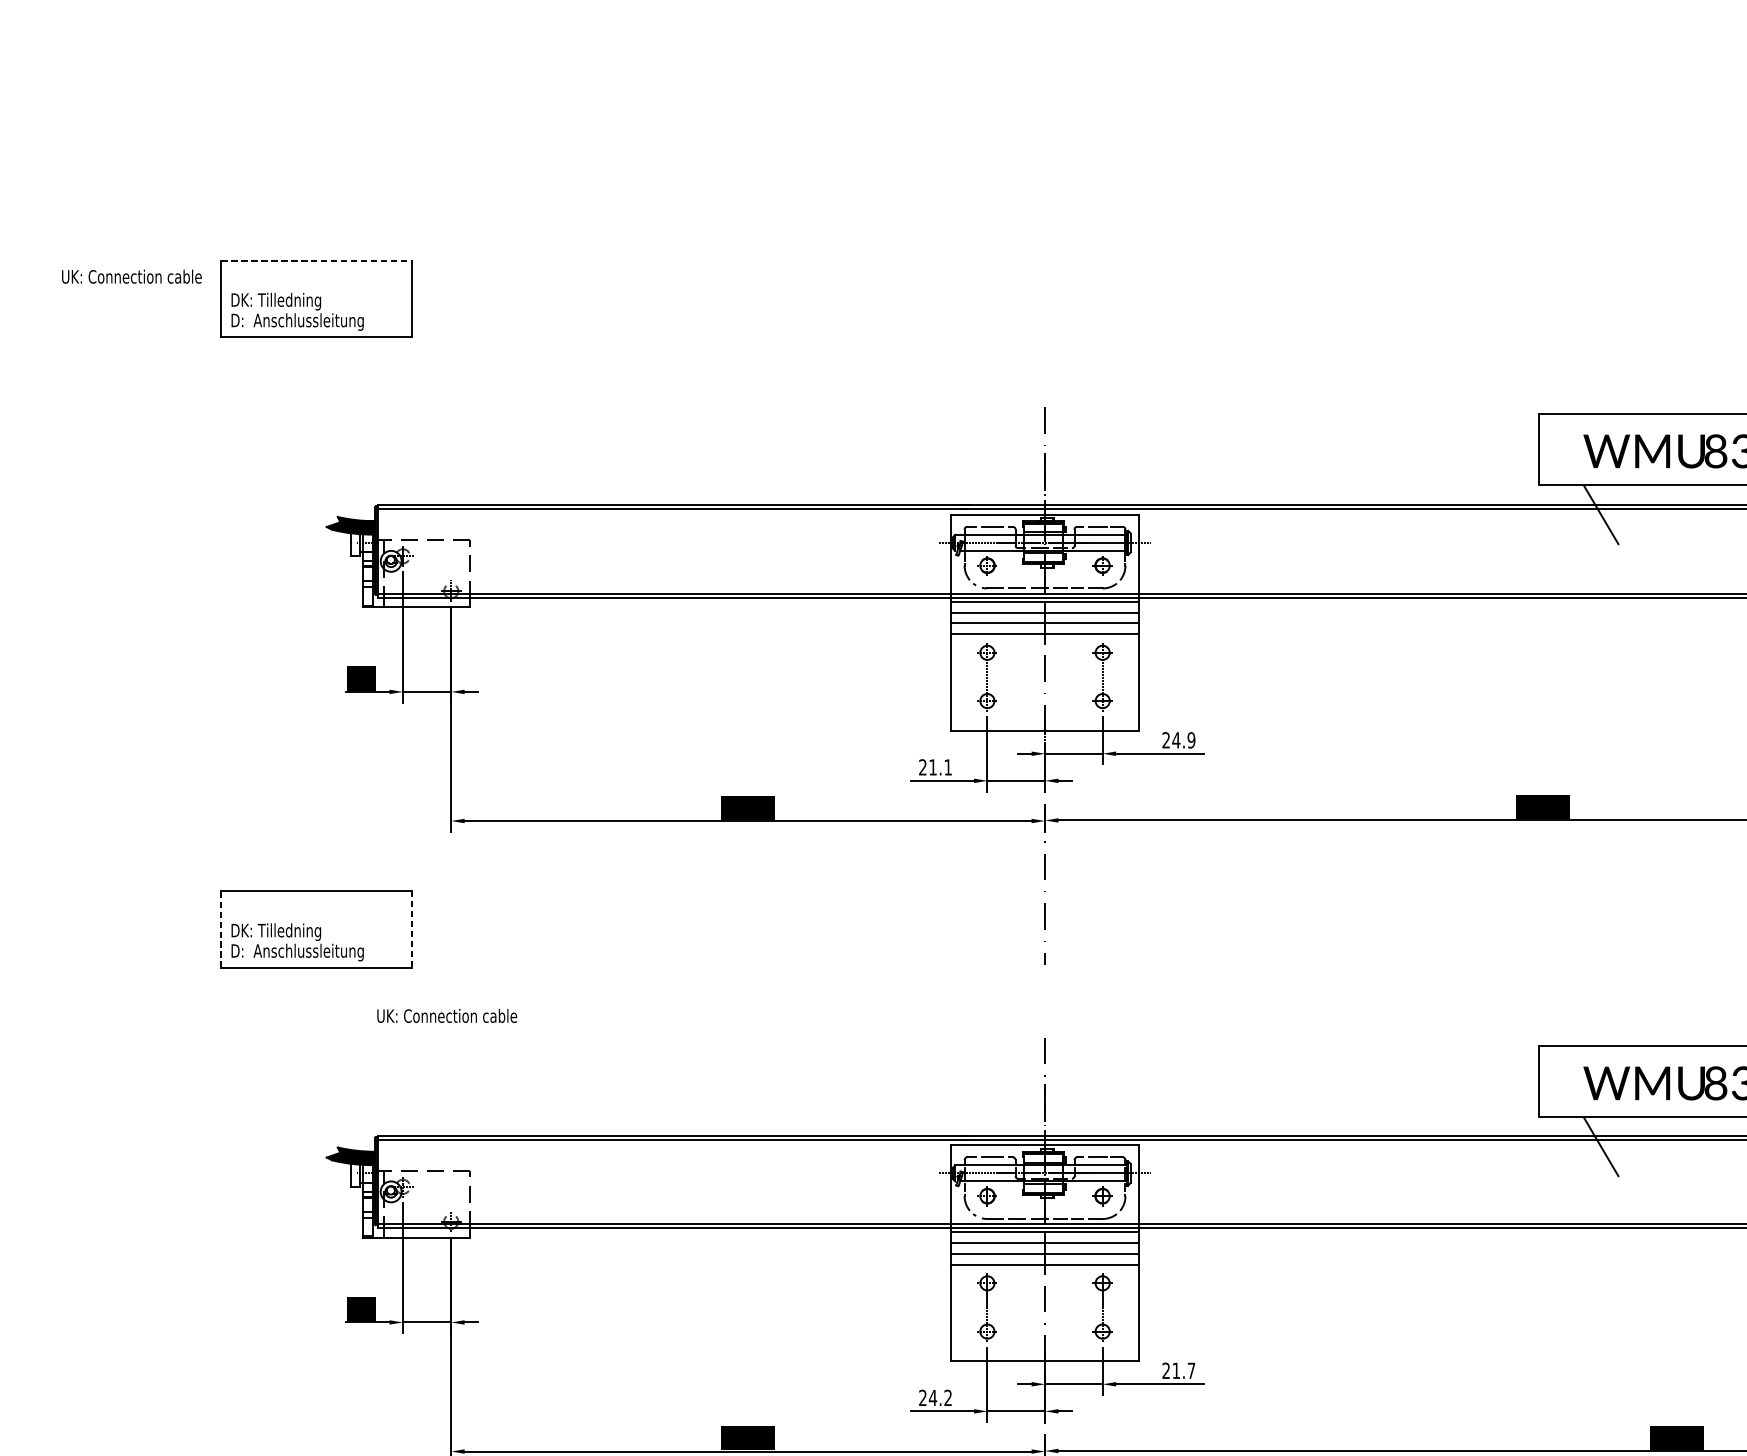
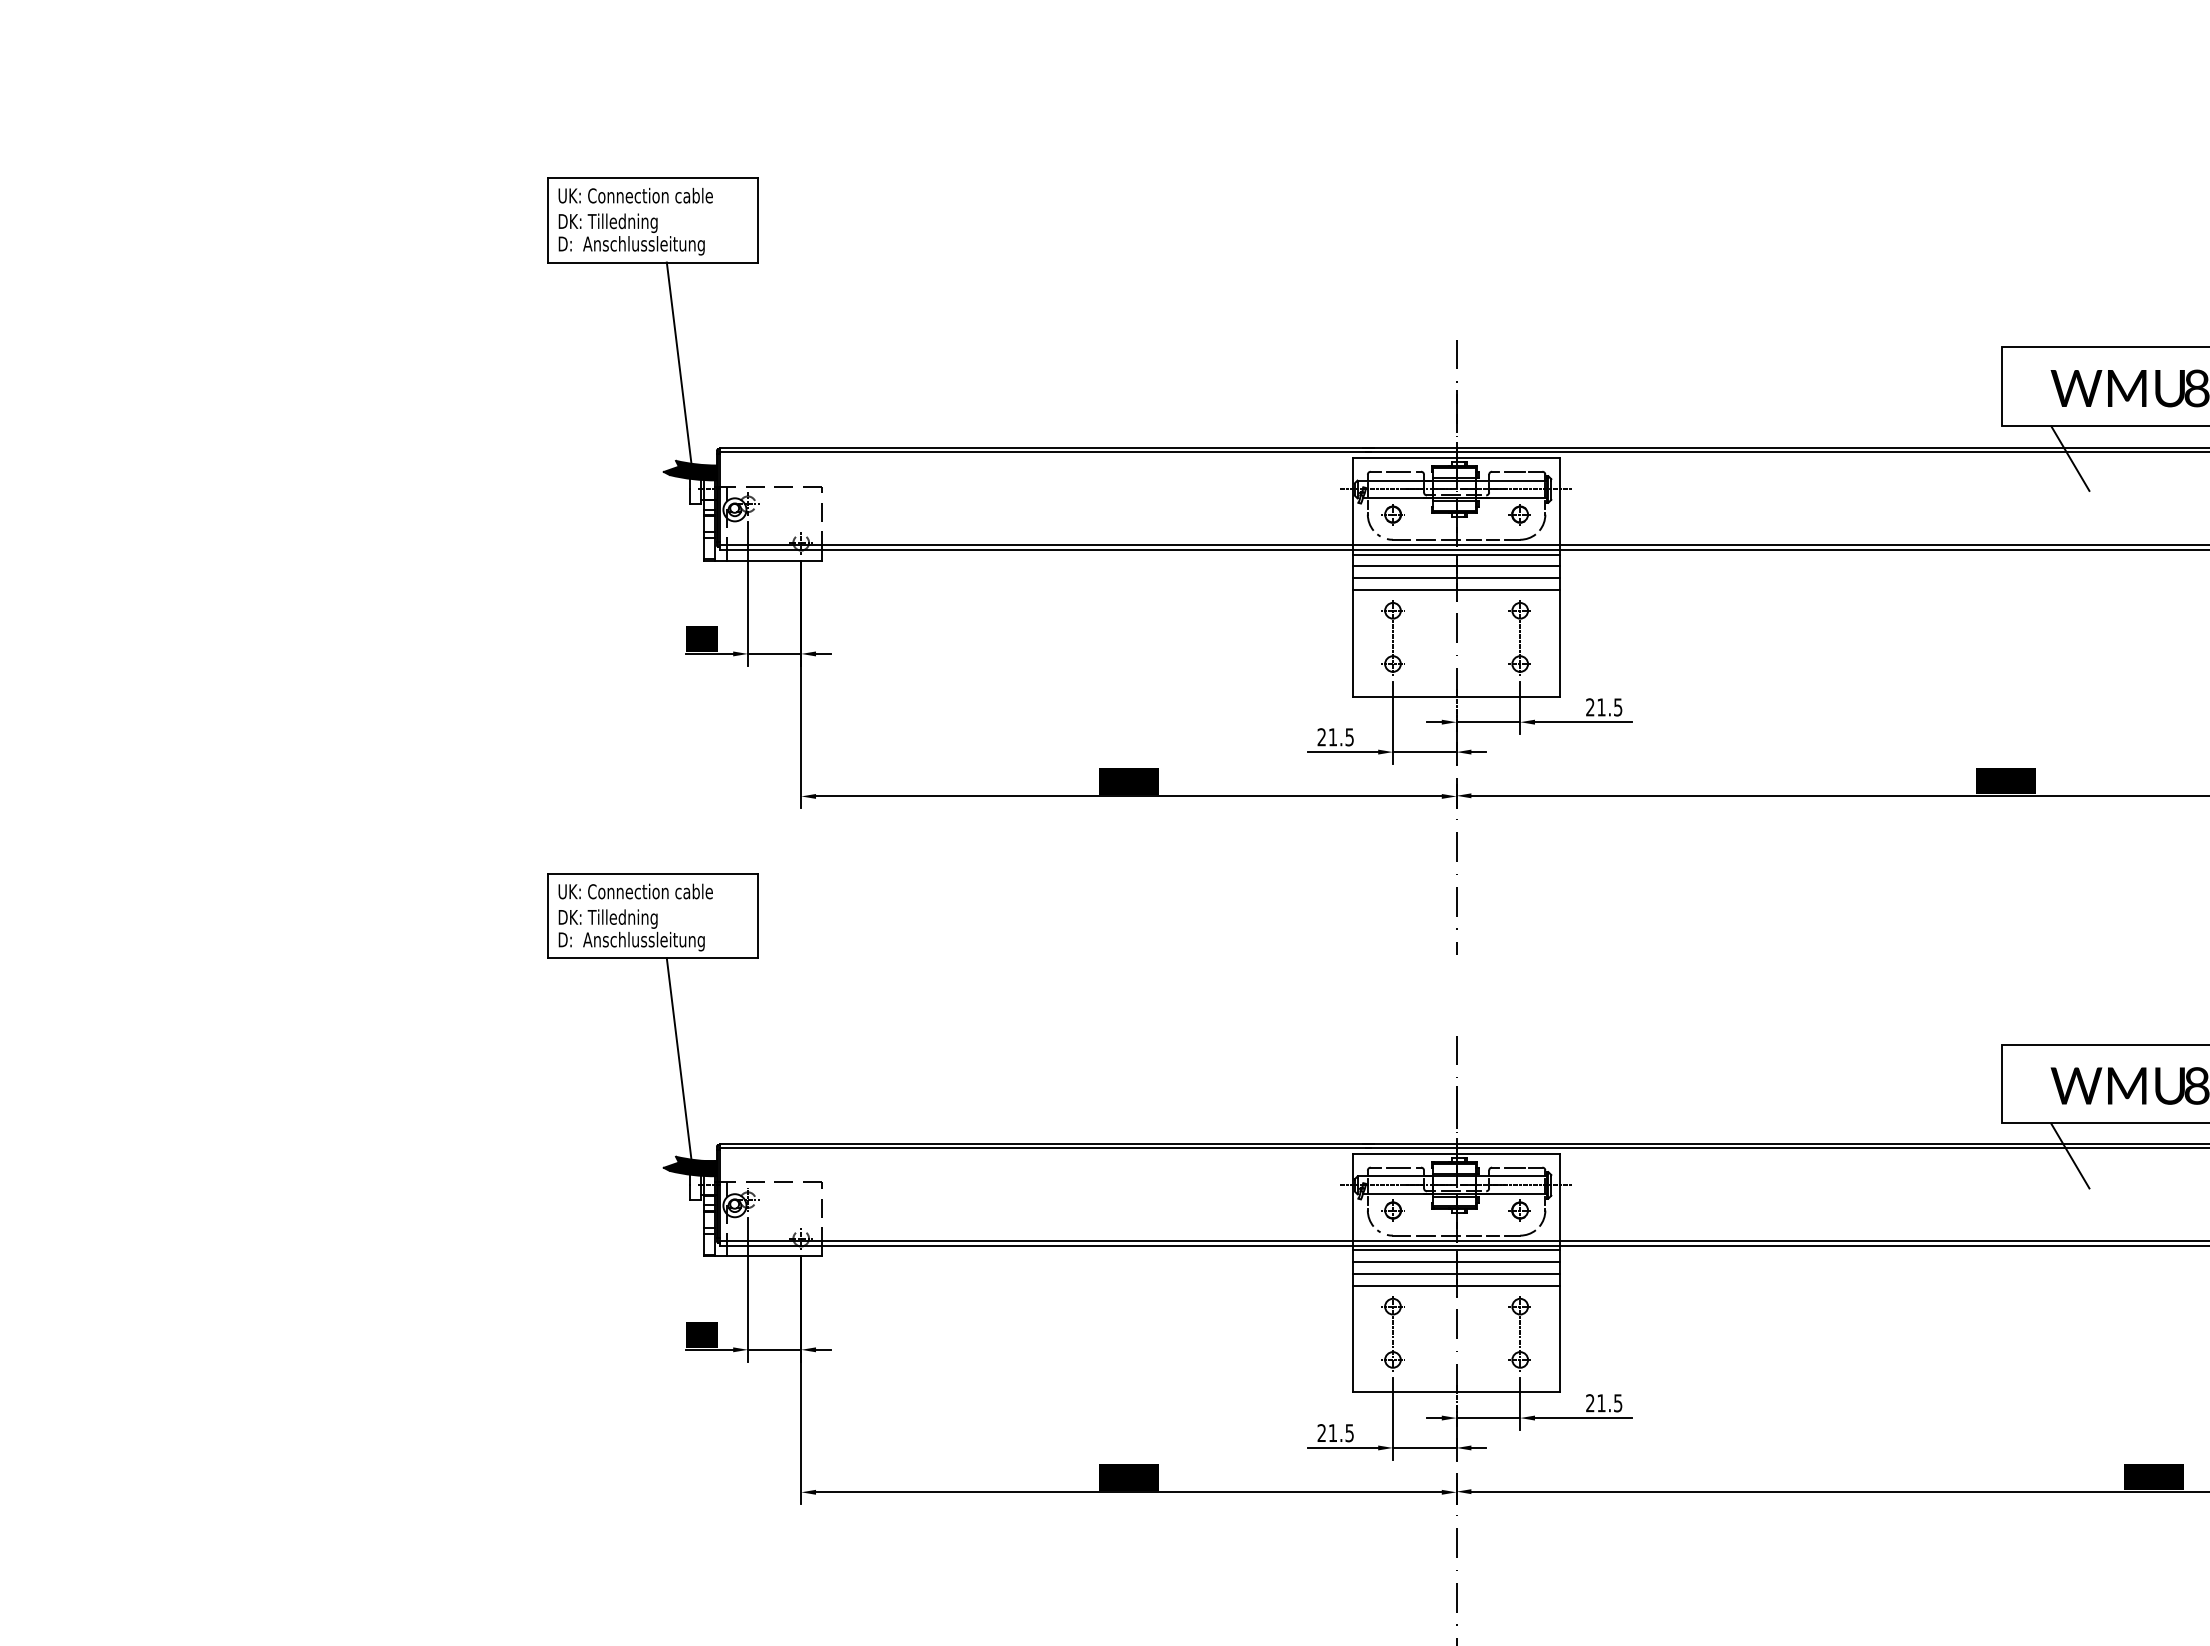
line: (317, 260) -> (653, 177), dashed -> solid
text: (131, 276) -> (635, 195), moved
line: (340, 429) -> (678, 364), added
text: (1183, 740) -> (1609, 707), 24.9 -> 21.5
text: (948, 767) -> (1349, 737), 21.1 -> 21.5
line: (221, 928) -> (547, 915), dashed -> solid
line: (412, 929) -> (758, 916), dashed -> solid
text: (446, 1015) -> (635, 891), moved
line: (340, 1060) -> (678, 1060), added
text: (1191, 1371) -> (1618, 1403), 21.7 -> 21.5
text: (939, 1398) -> (1340, 1433), 24.2 -> 21.5

